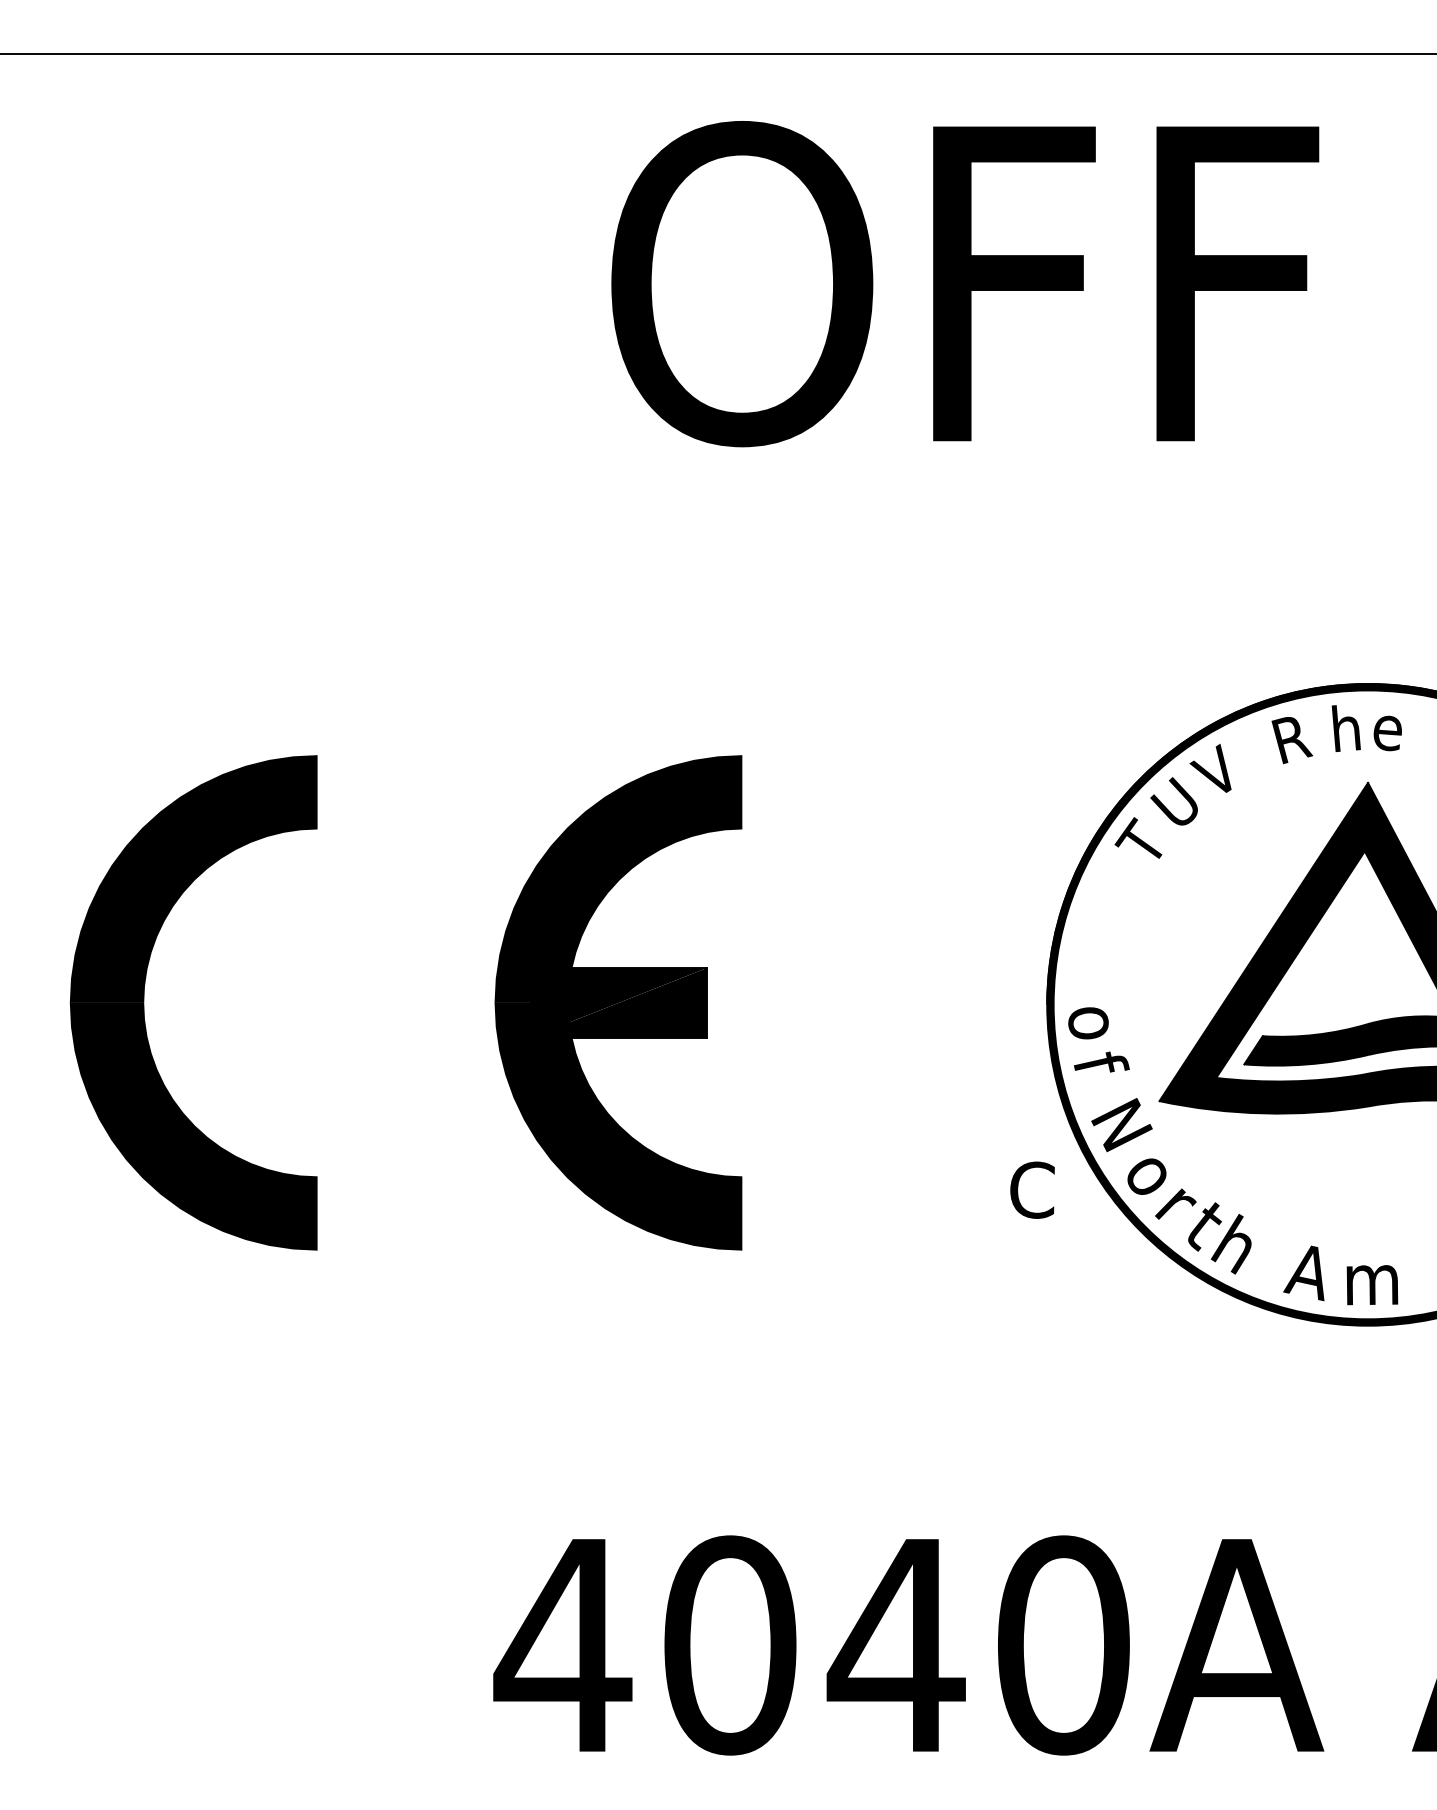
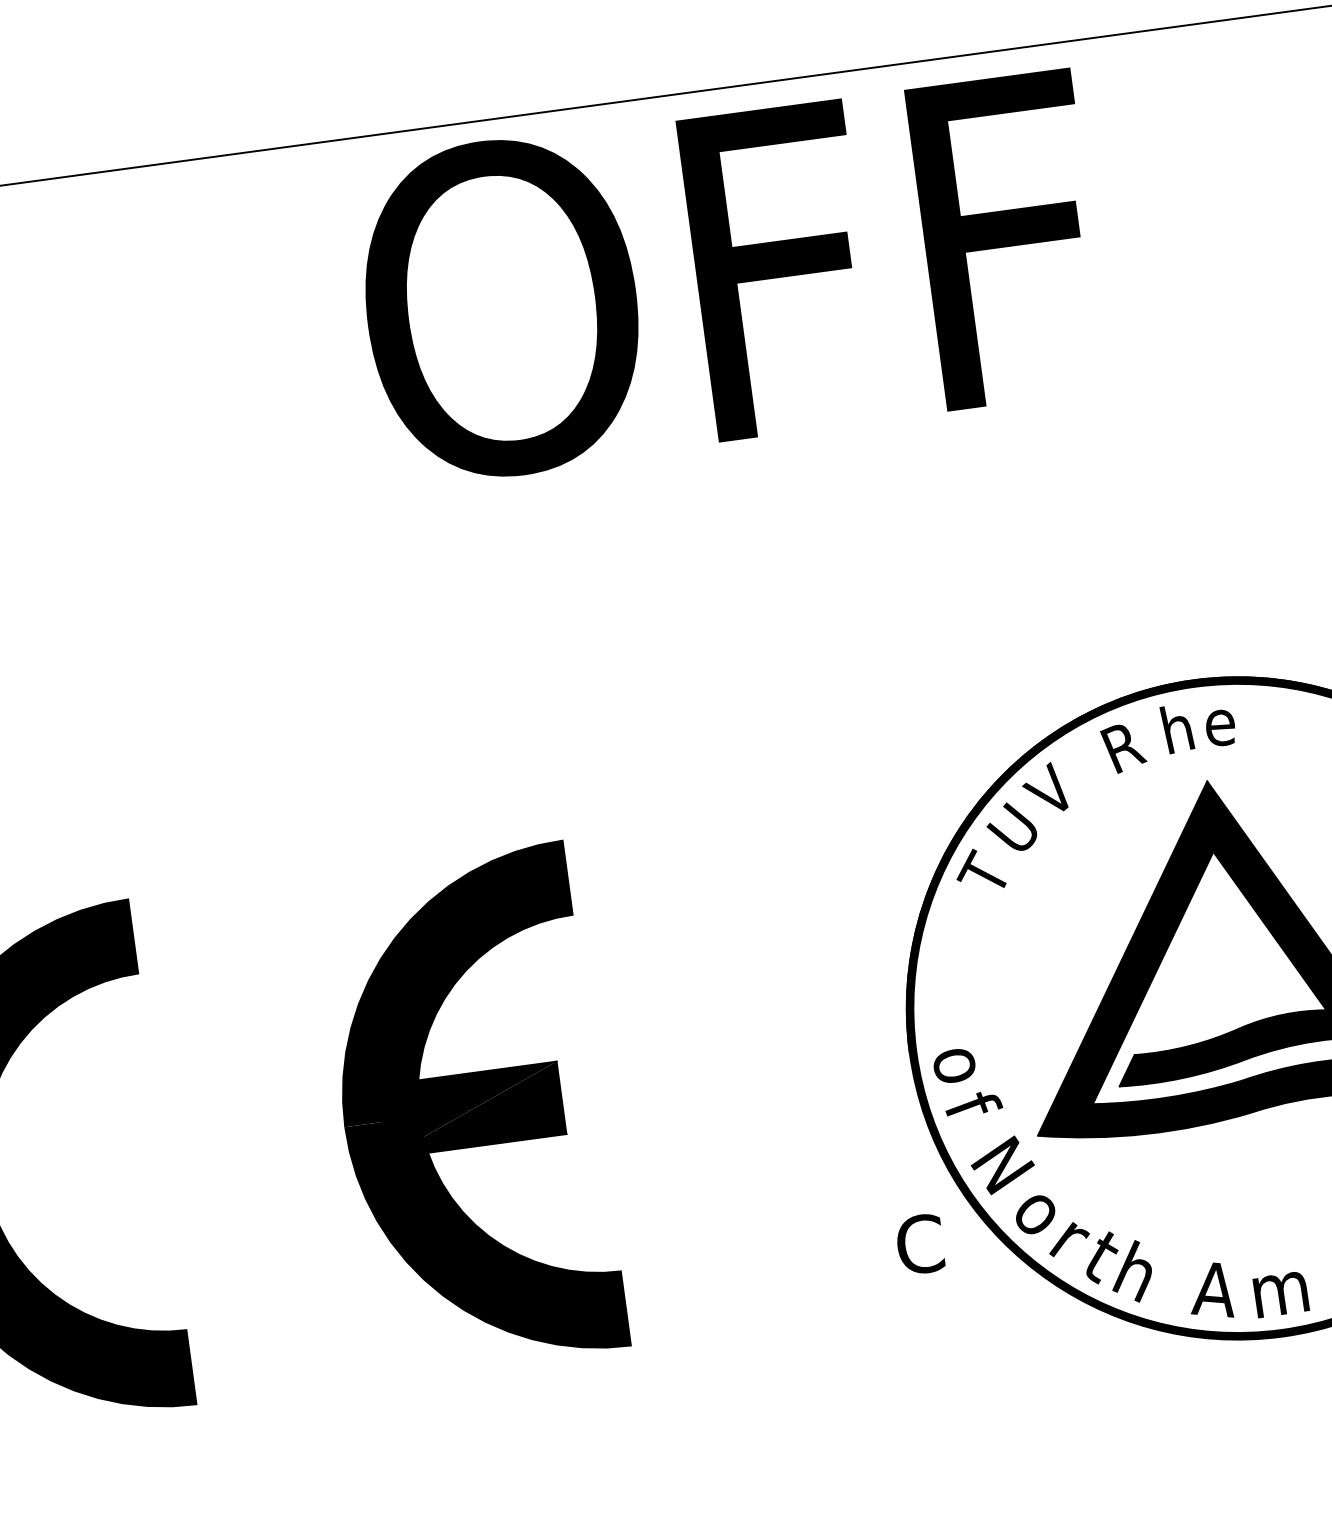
text: (965, 284) -> (730, 277), moved

